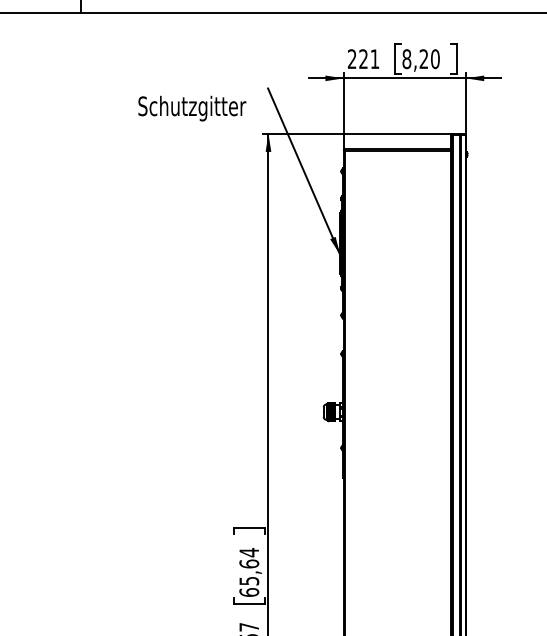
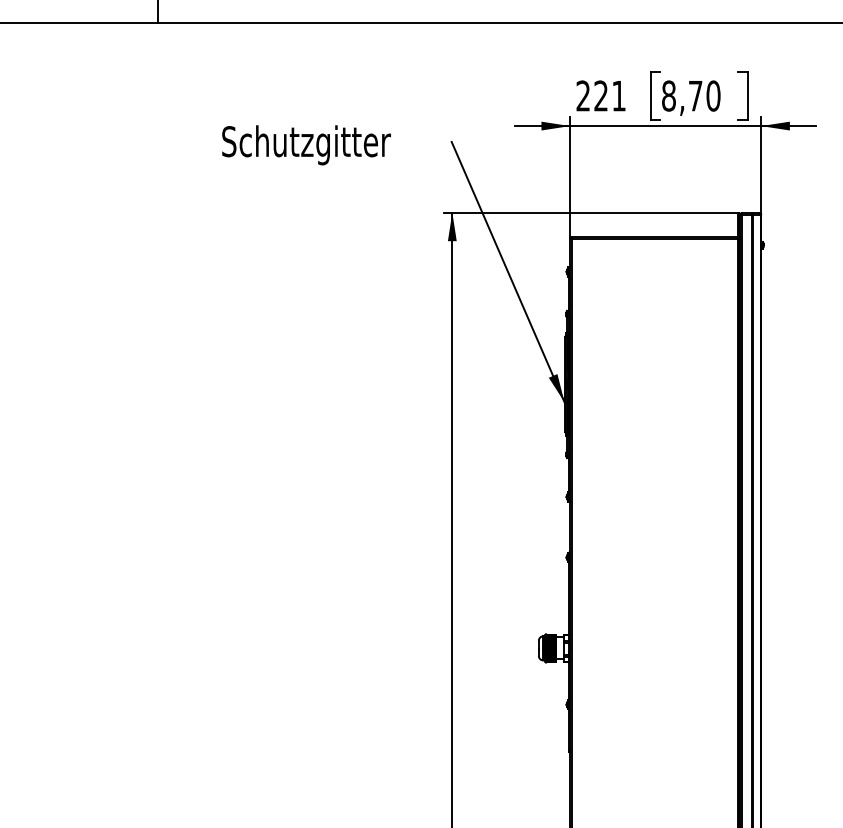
text: (423, 58) -> (694, 95), 8,20 -> 8,70
text: (192, 108) -> (306, 145), moved

